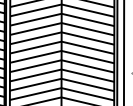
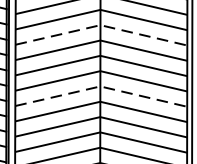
line: (62, 23) -> (101, 25), solid -> dashed
line: (62, 60) -> (101, 86), solid -> dashed

